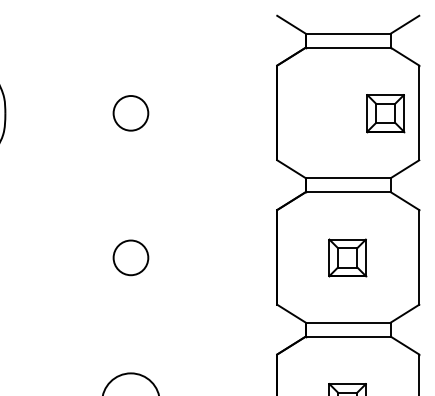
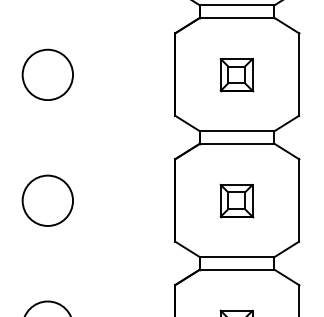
circle: (130, 113) -> (47, 75), size x1.67
part: (385, 113) -> (236, 75), moved
circle: (130, 257) -> (47, 200), size x1.67

